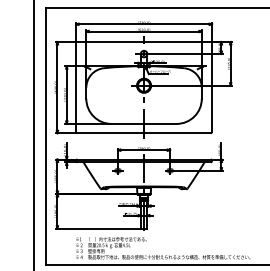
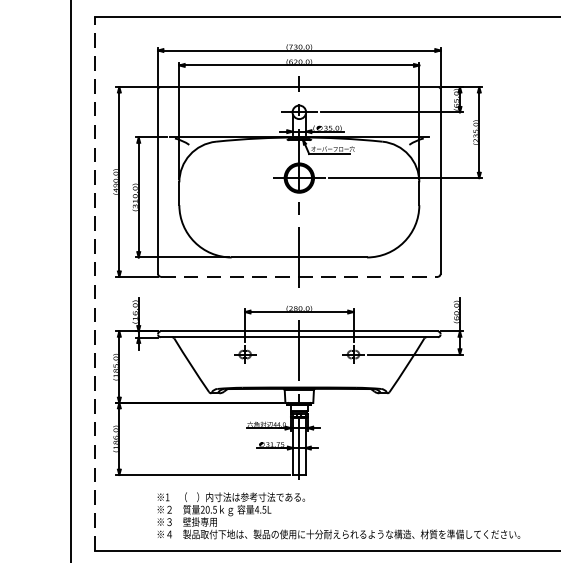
line: (144, 133) -> (300, 277), solid -> dashed
line: (45, 136) -> (94, 283), solid -> dashed

